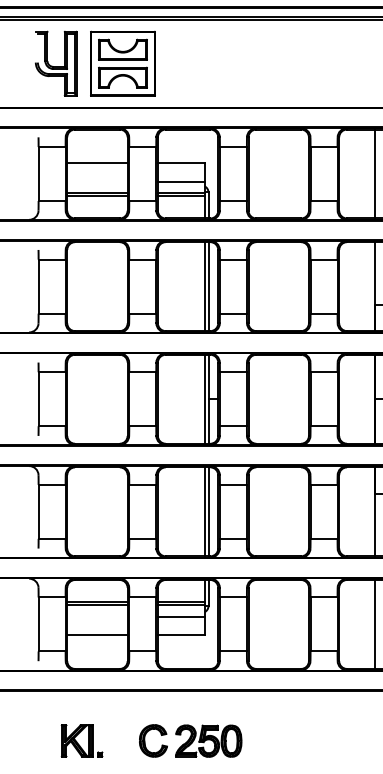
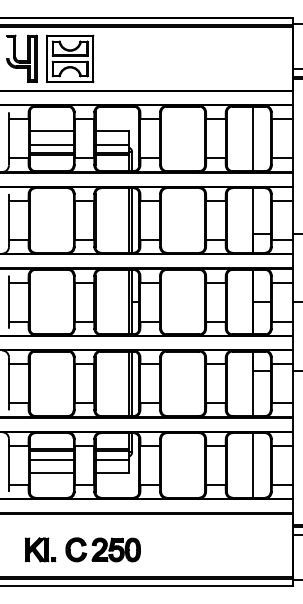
line: (97, 181) -> (51, 144), added
line: (97, 616) -> (51, 459), added
part: (189, 740) -> (102, 549), moved

